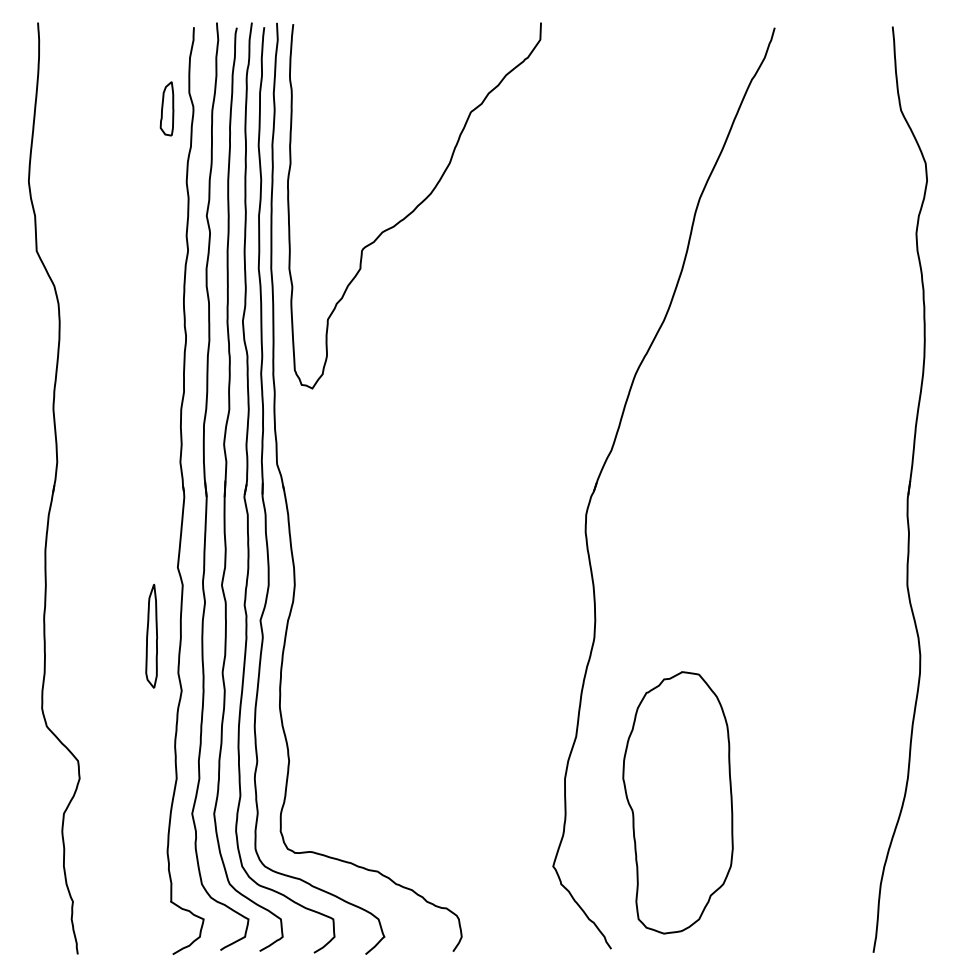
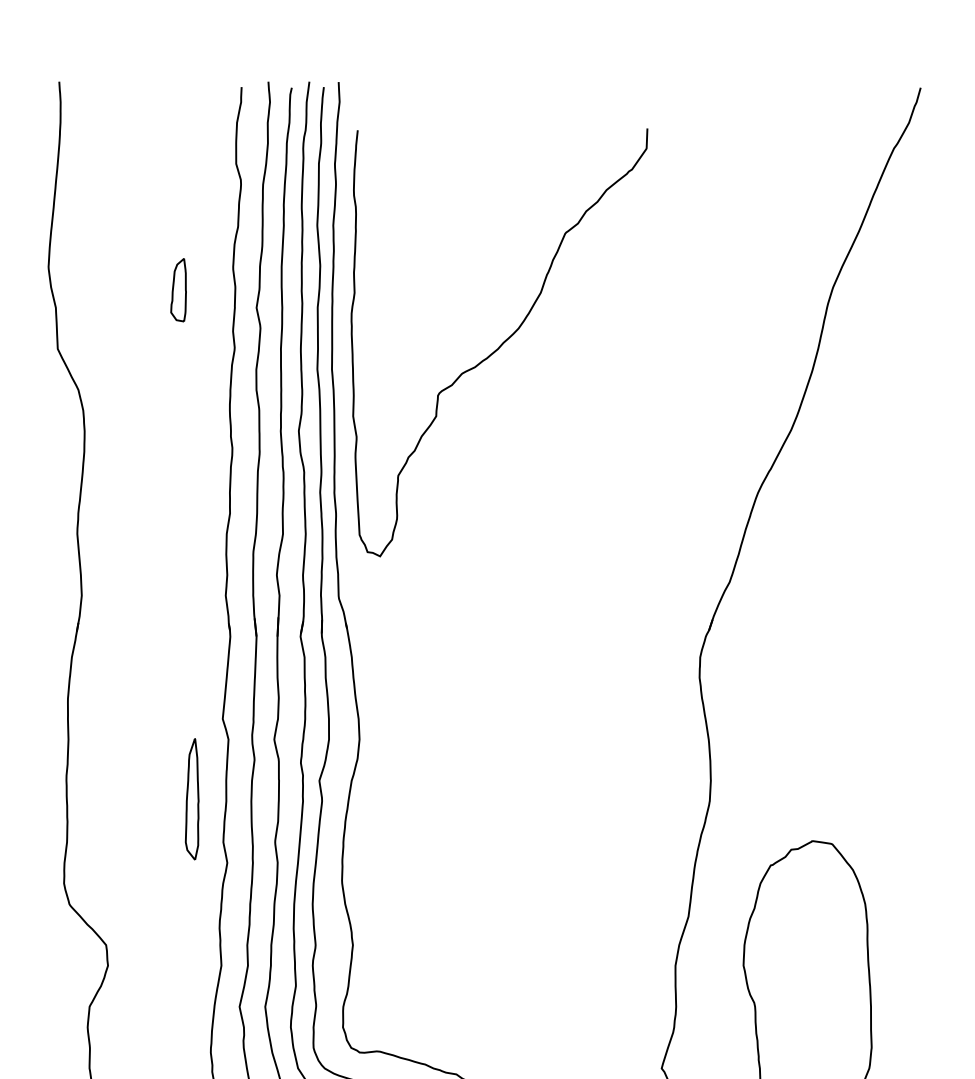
part: (166, 108) -> (177, 289), moved
curve: (416, 206) -> (501, 343), moved

